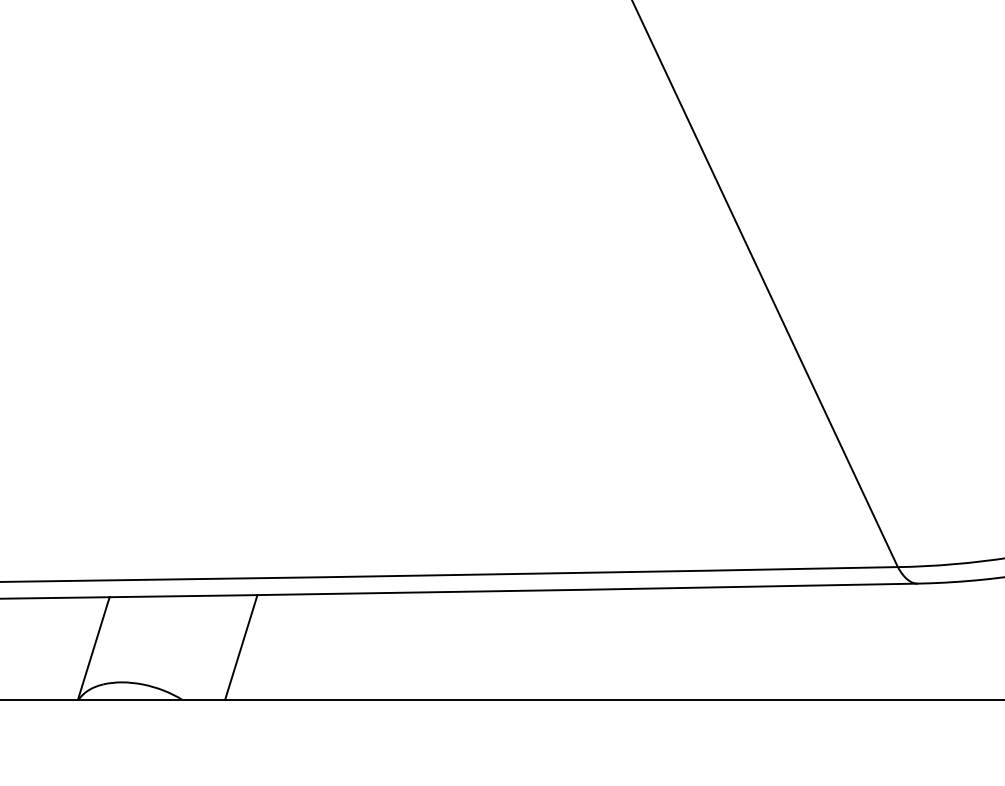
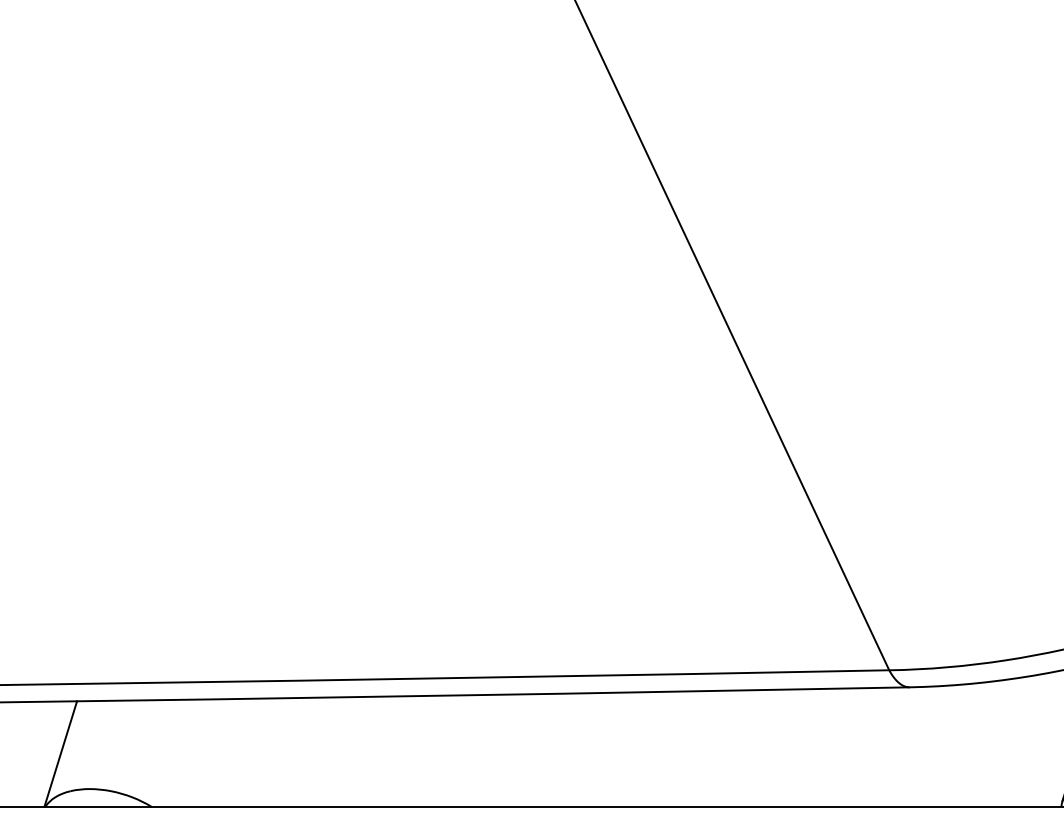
line: (241, 646) -> (212, 752), removed

